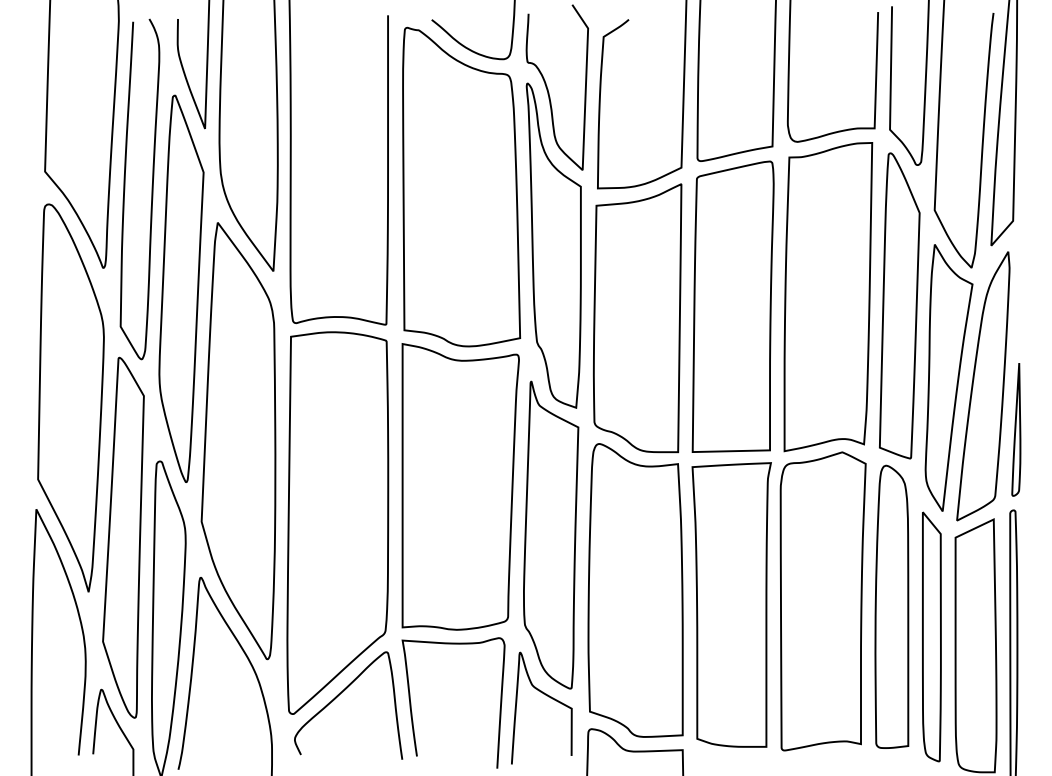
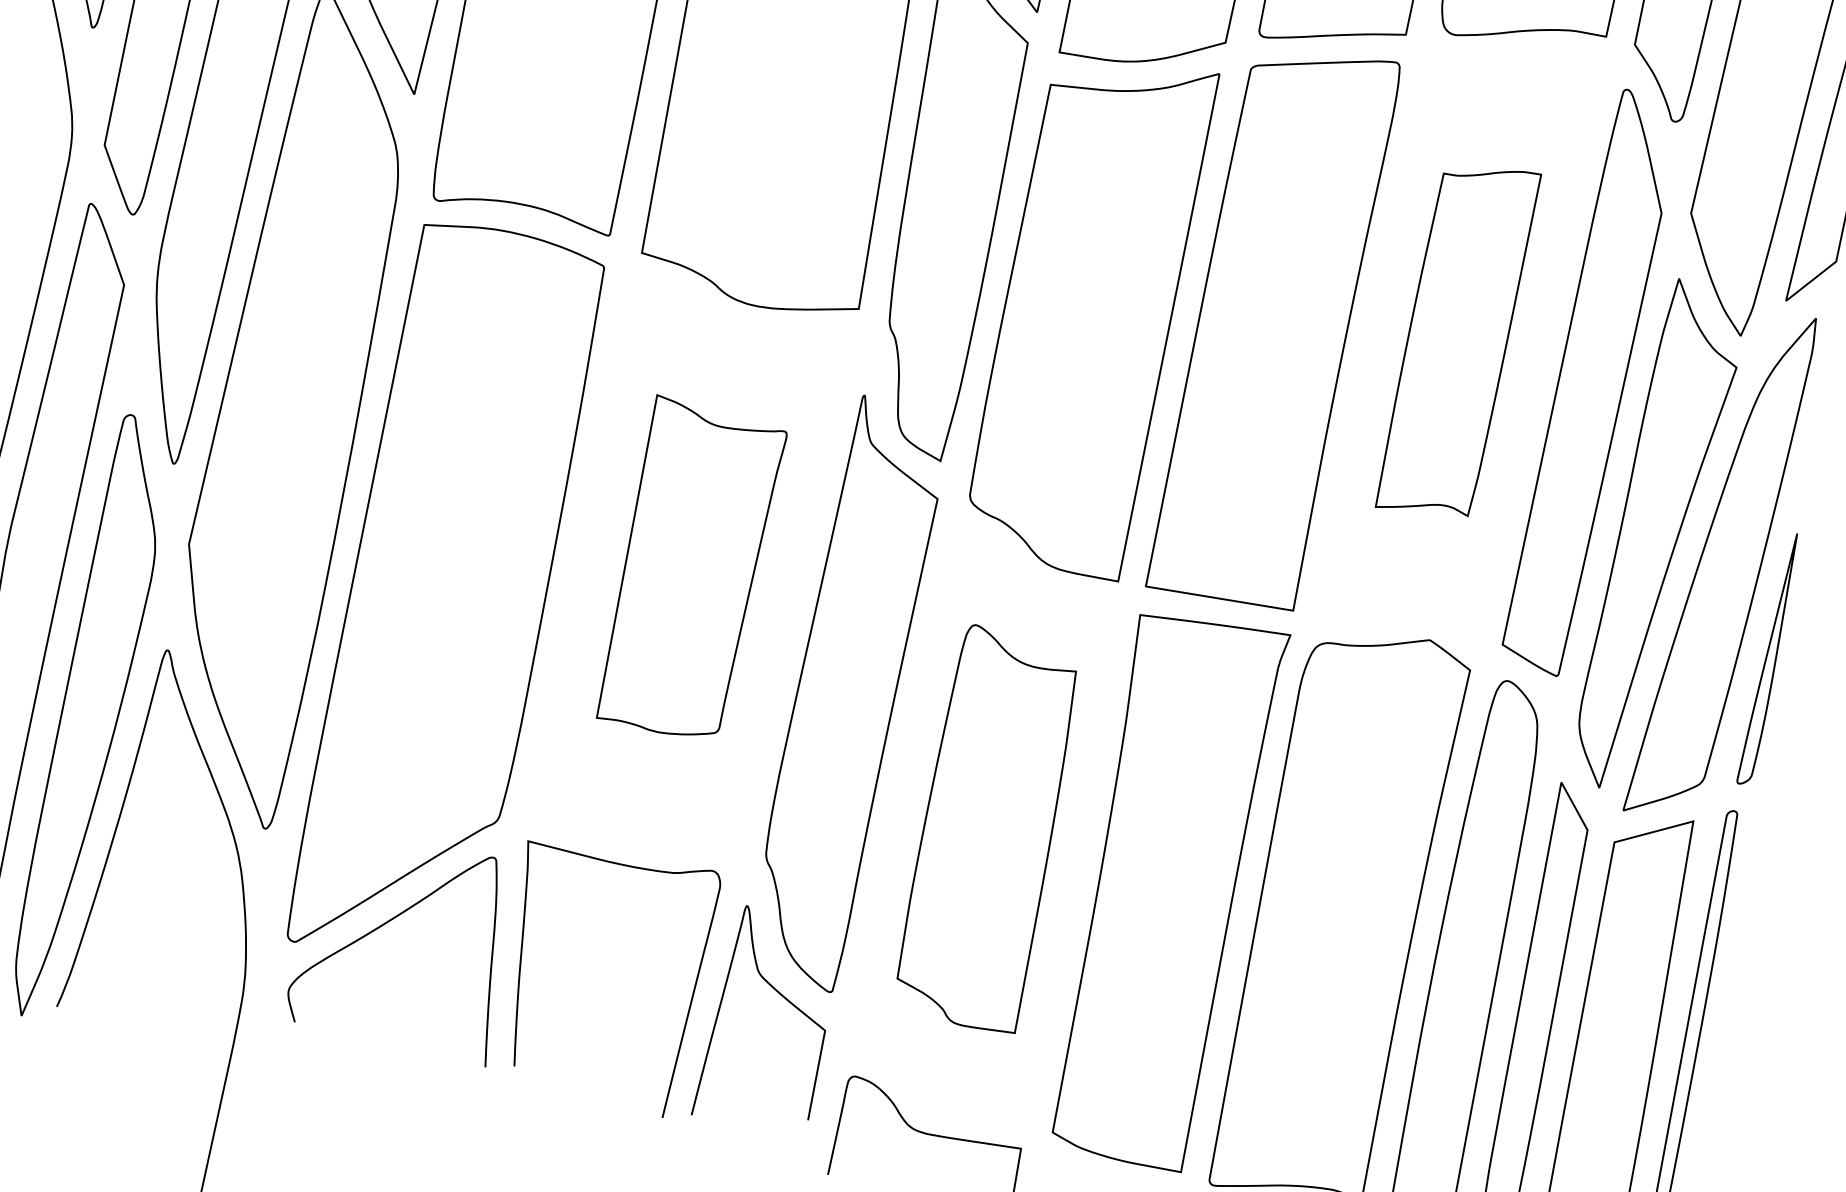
part: (828, 297) -> (1458, 341), size x0.6
part: (460, 486) -> (692, 569), size x0.6
part: (635, 590) -> (988, 828), size x0.7

